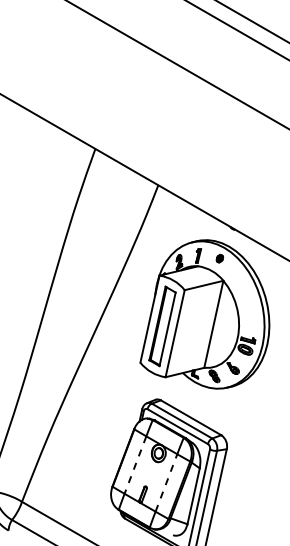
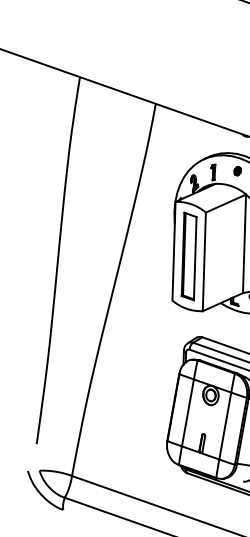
line: (135, 465) -> (188, 413), dashed -> solid
line: (166, 482) -> (225, 425), dashed -> solid

